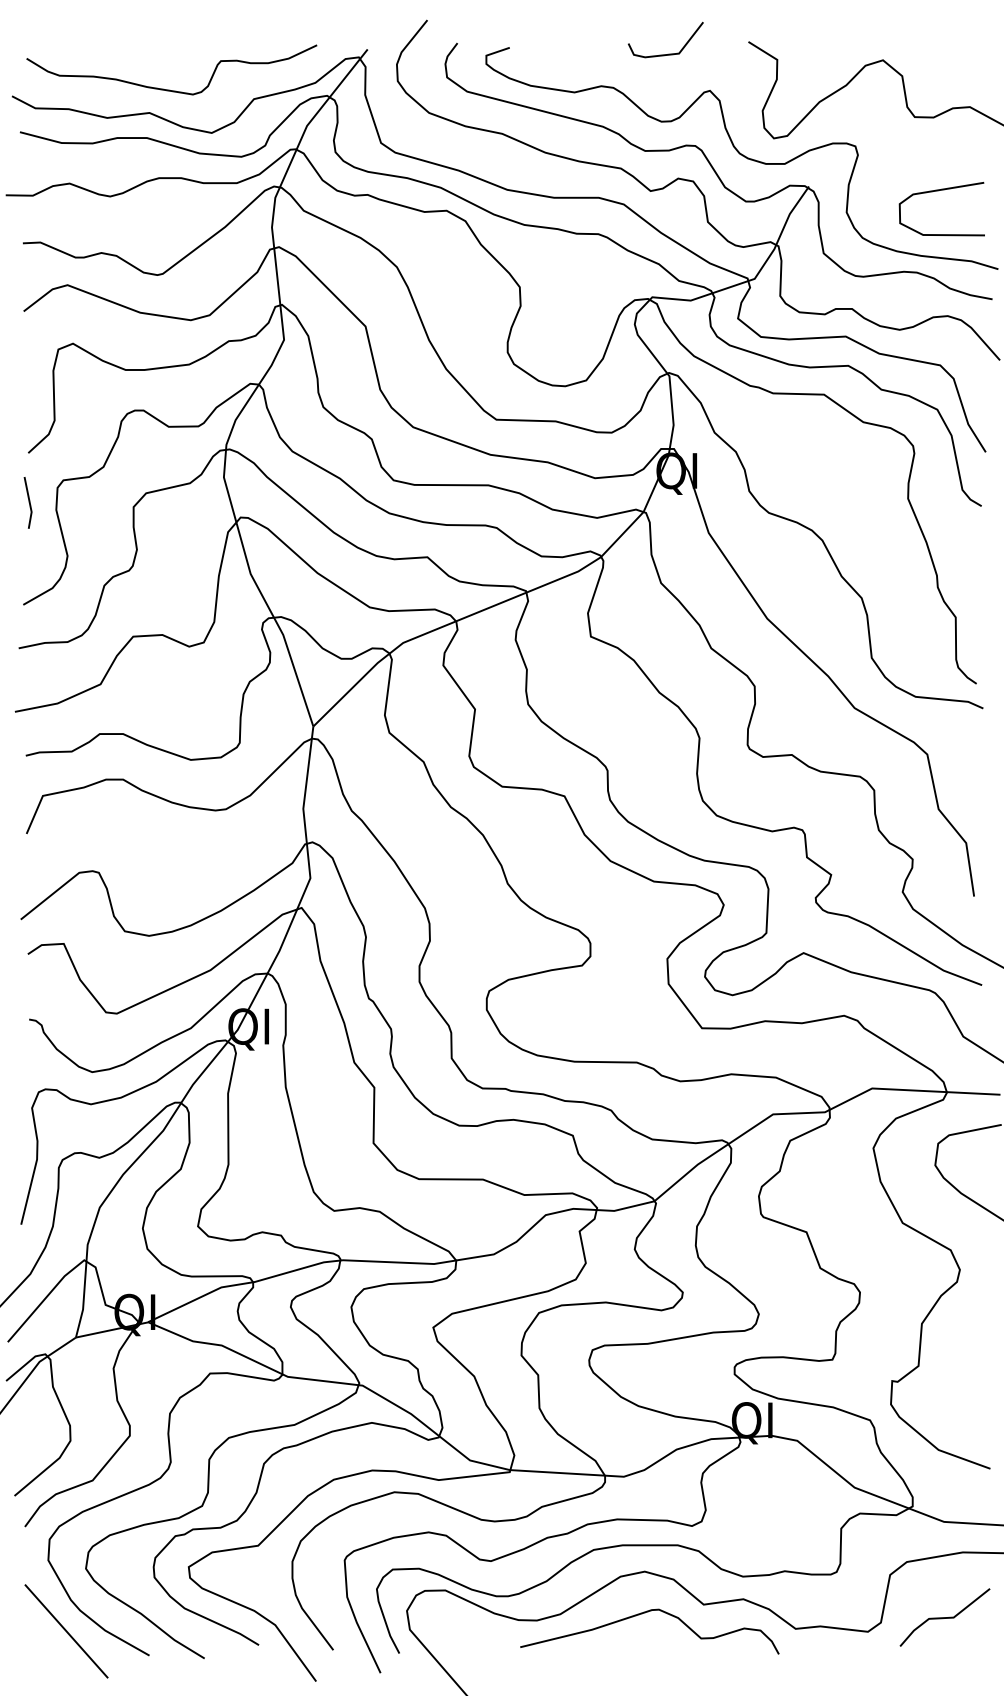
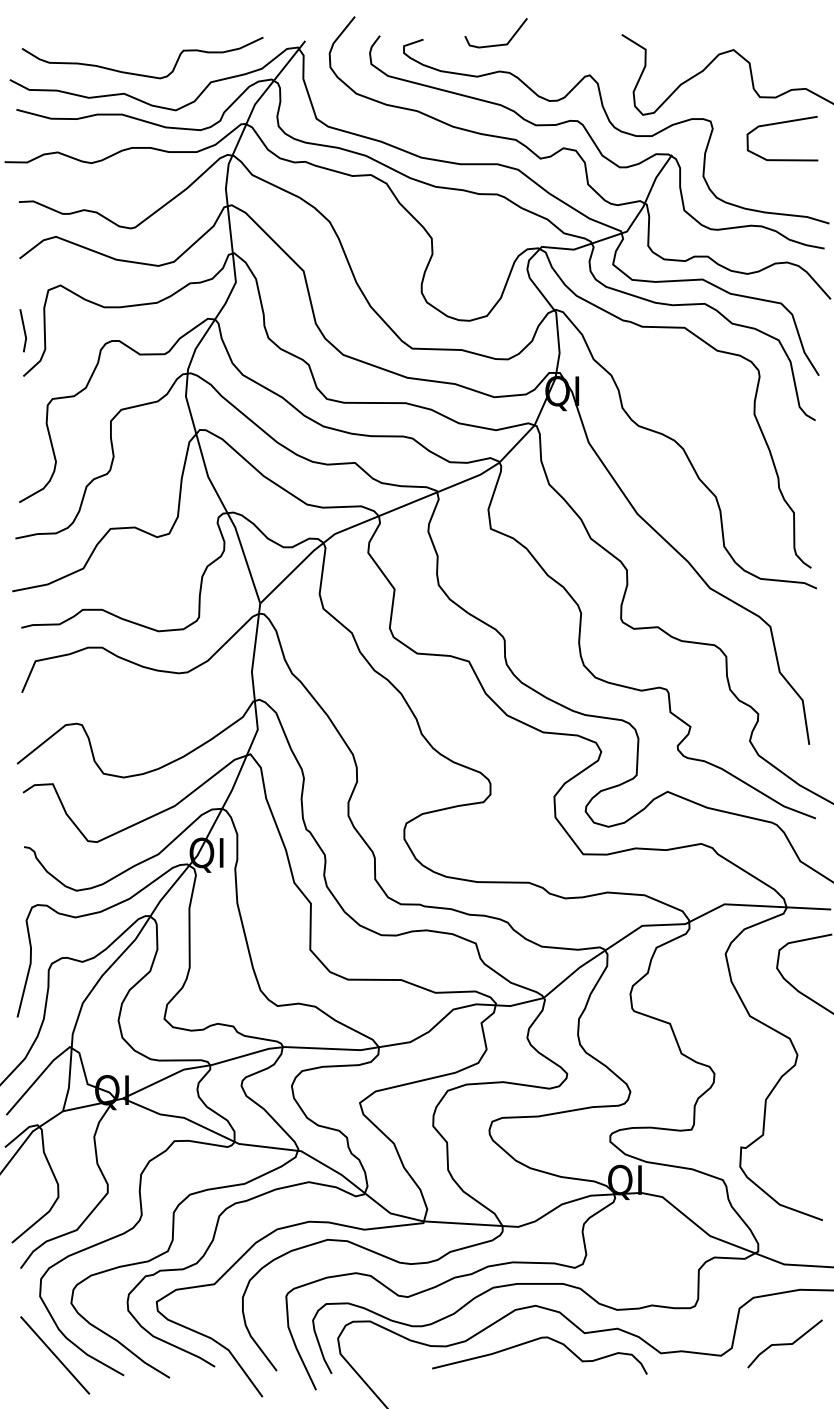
line: (665, 53) -> (495, 44), moved
curve: (937, 192) -> (778, 124), moved
line: (28, 502) -> (23, 330), moved

